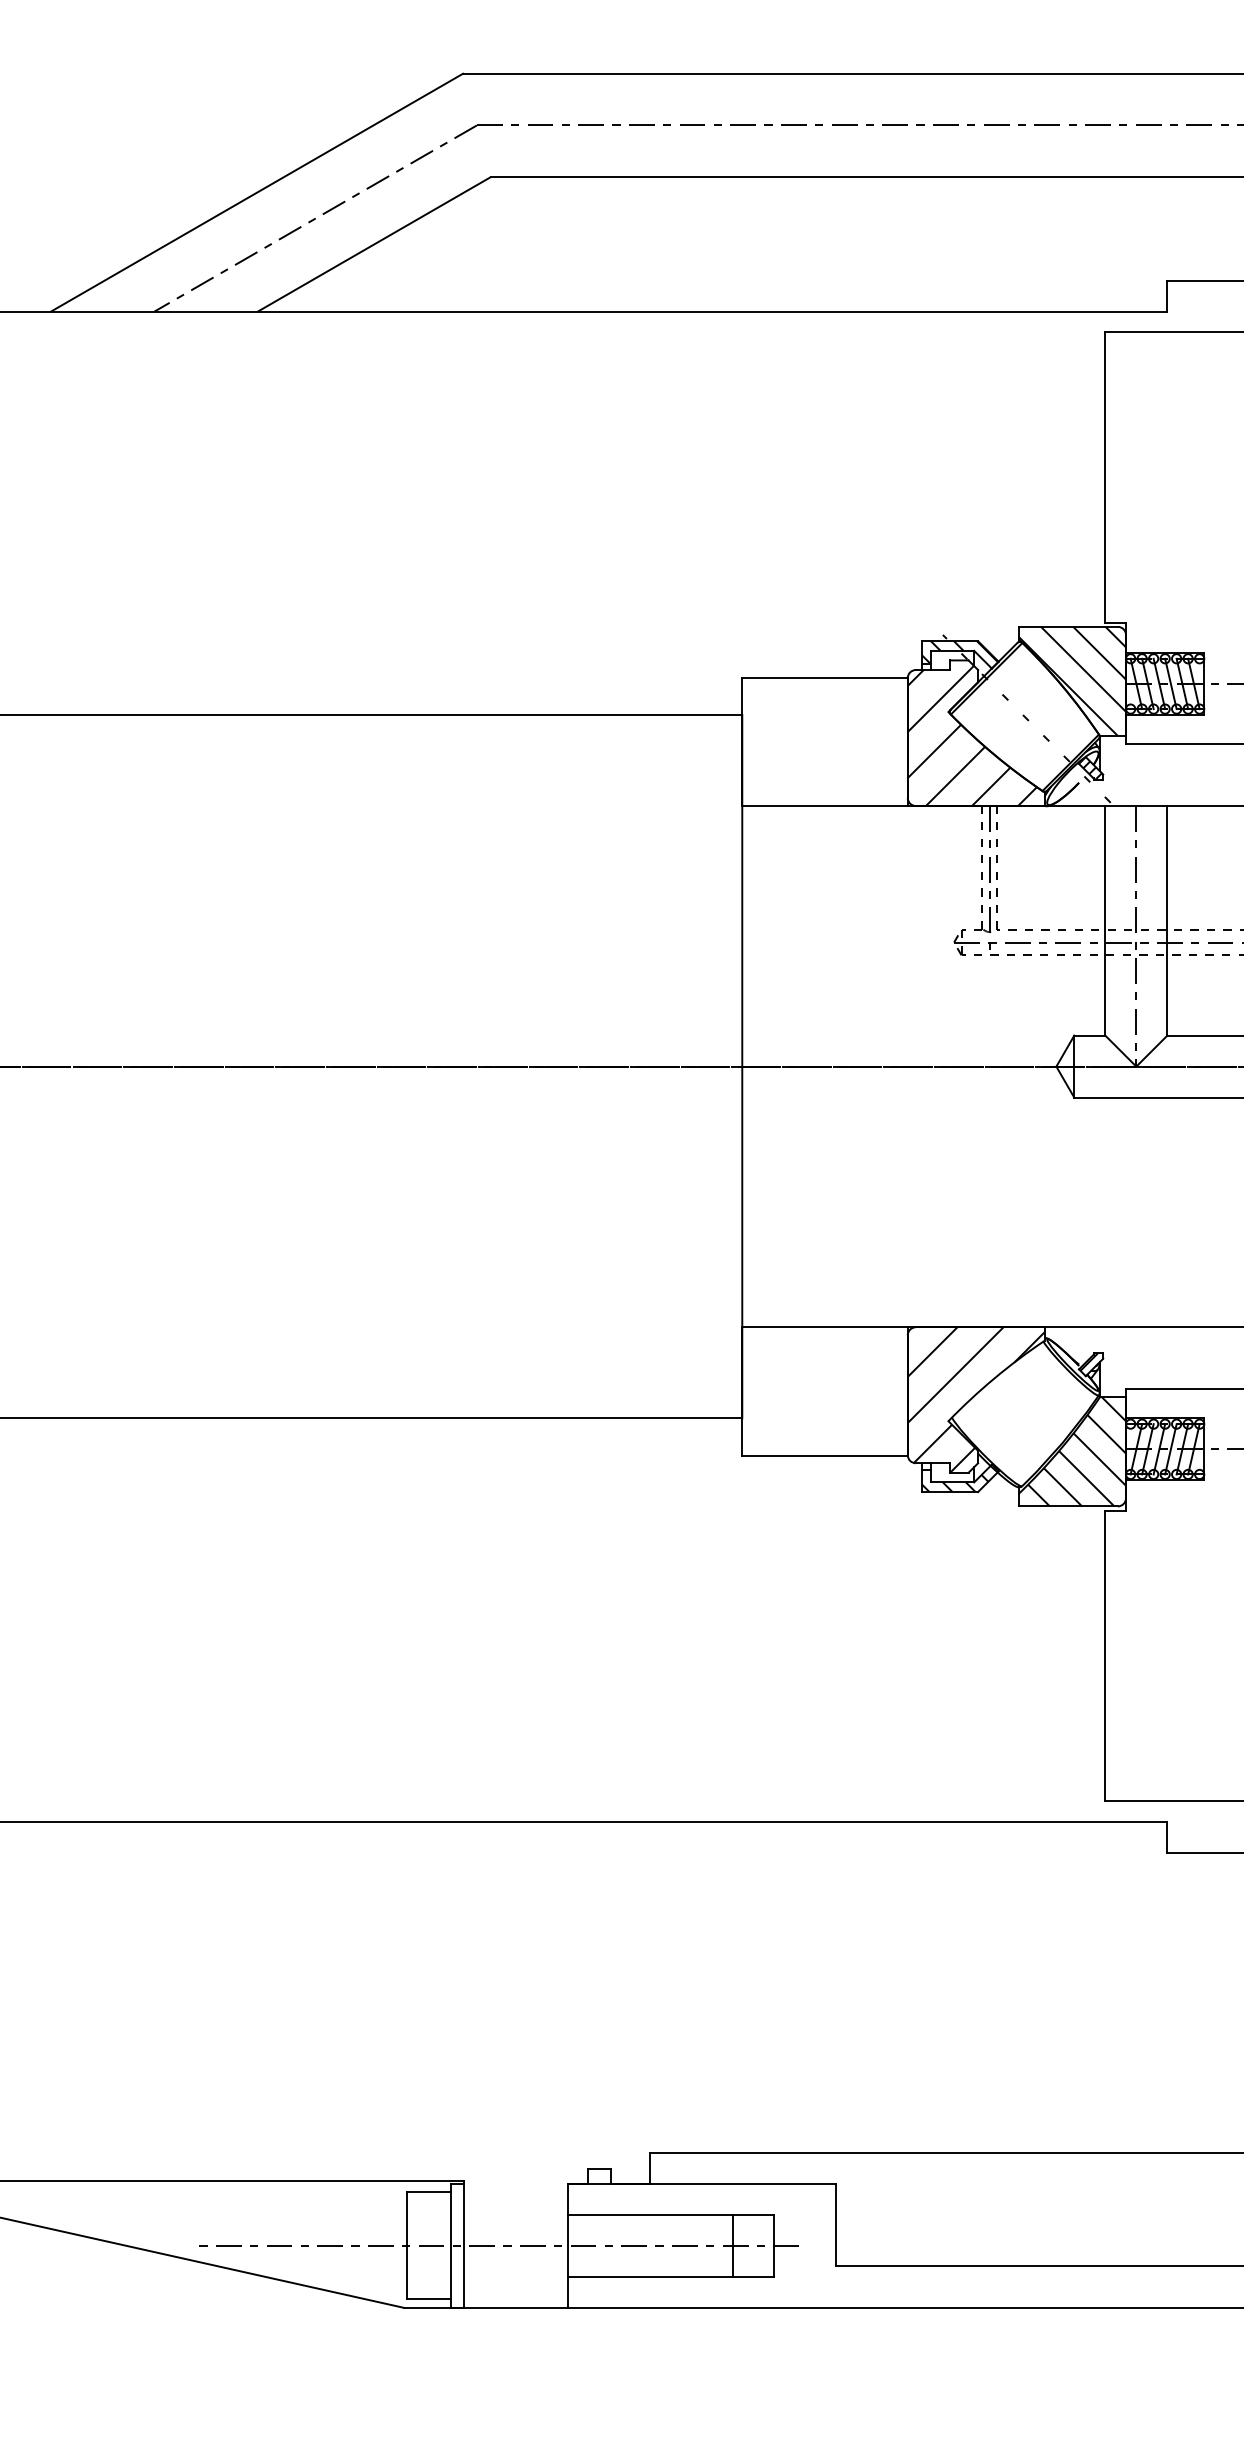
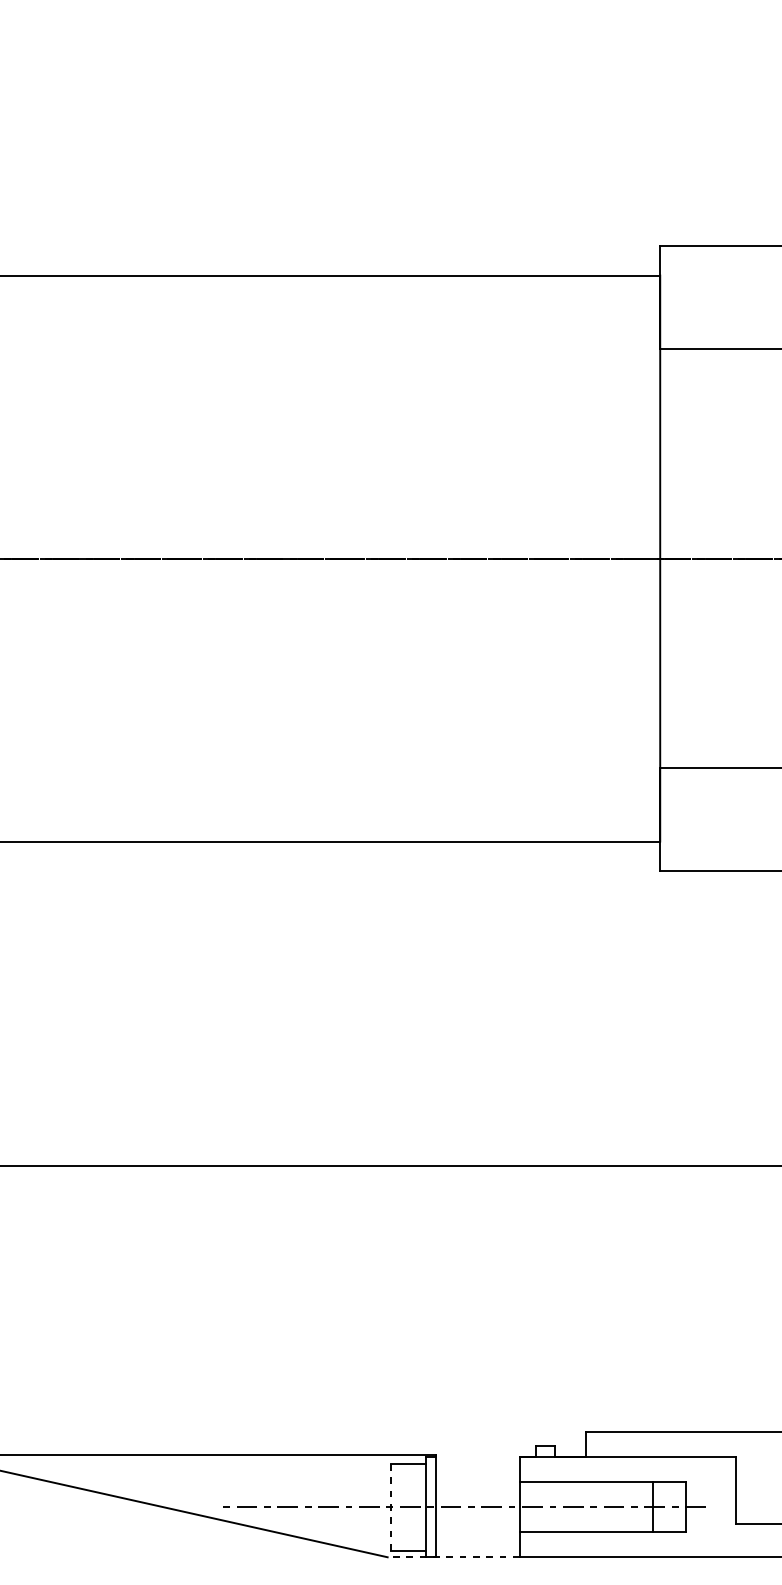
line: (407, 2245) -> (390, 1507), solid -> dashed
line: (485, 2307) -> (453, 1557), solid -> dashed

